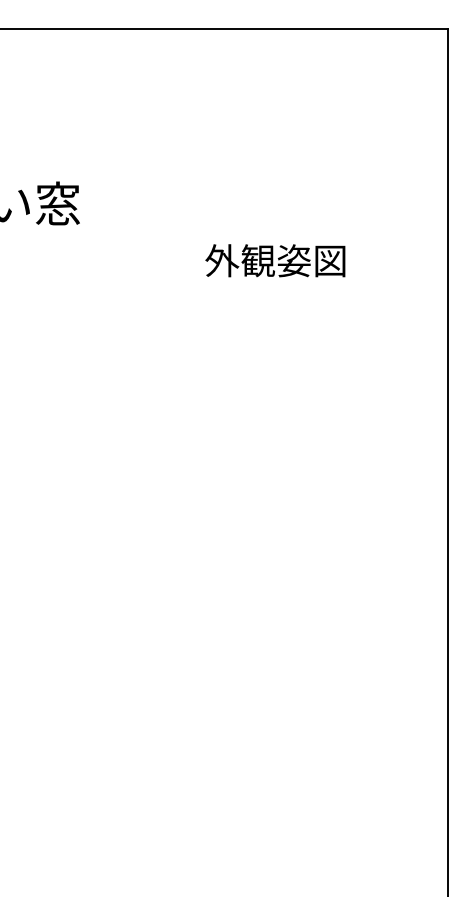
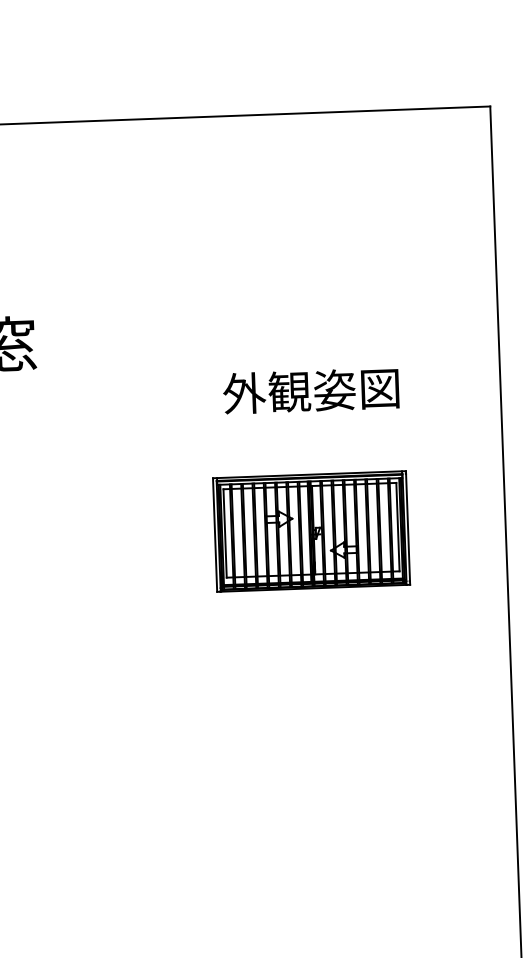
text: (275, 260) -> (311, 390), moved
part: (293, 361) -> (311, 531), added

